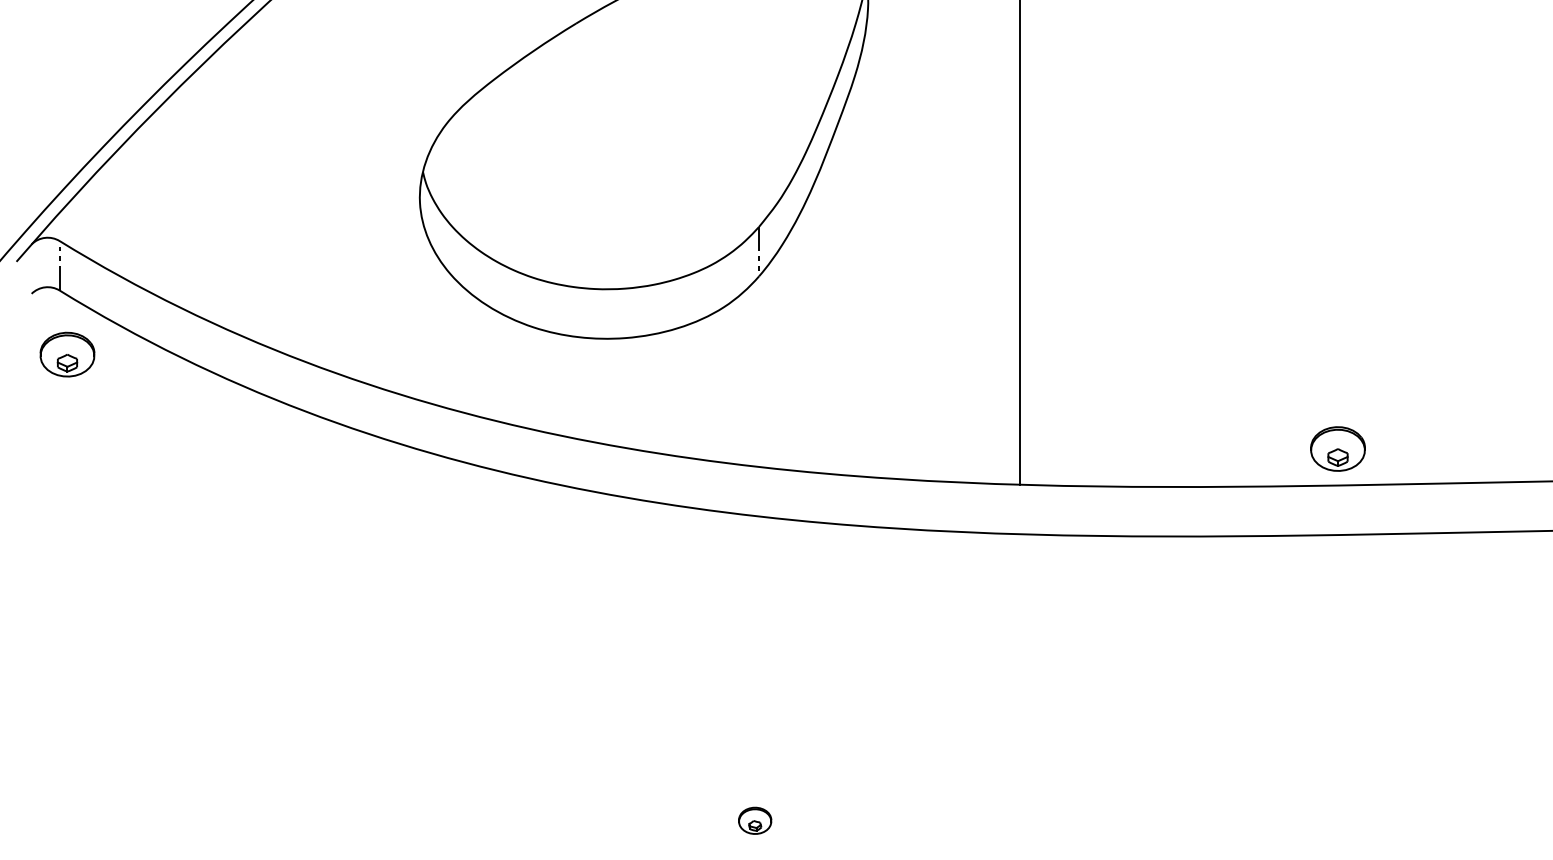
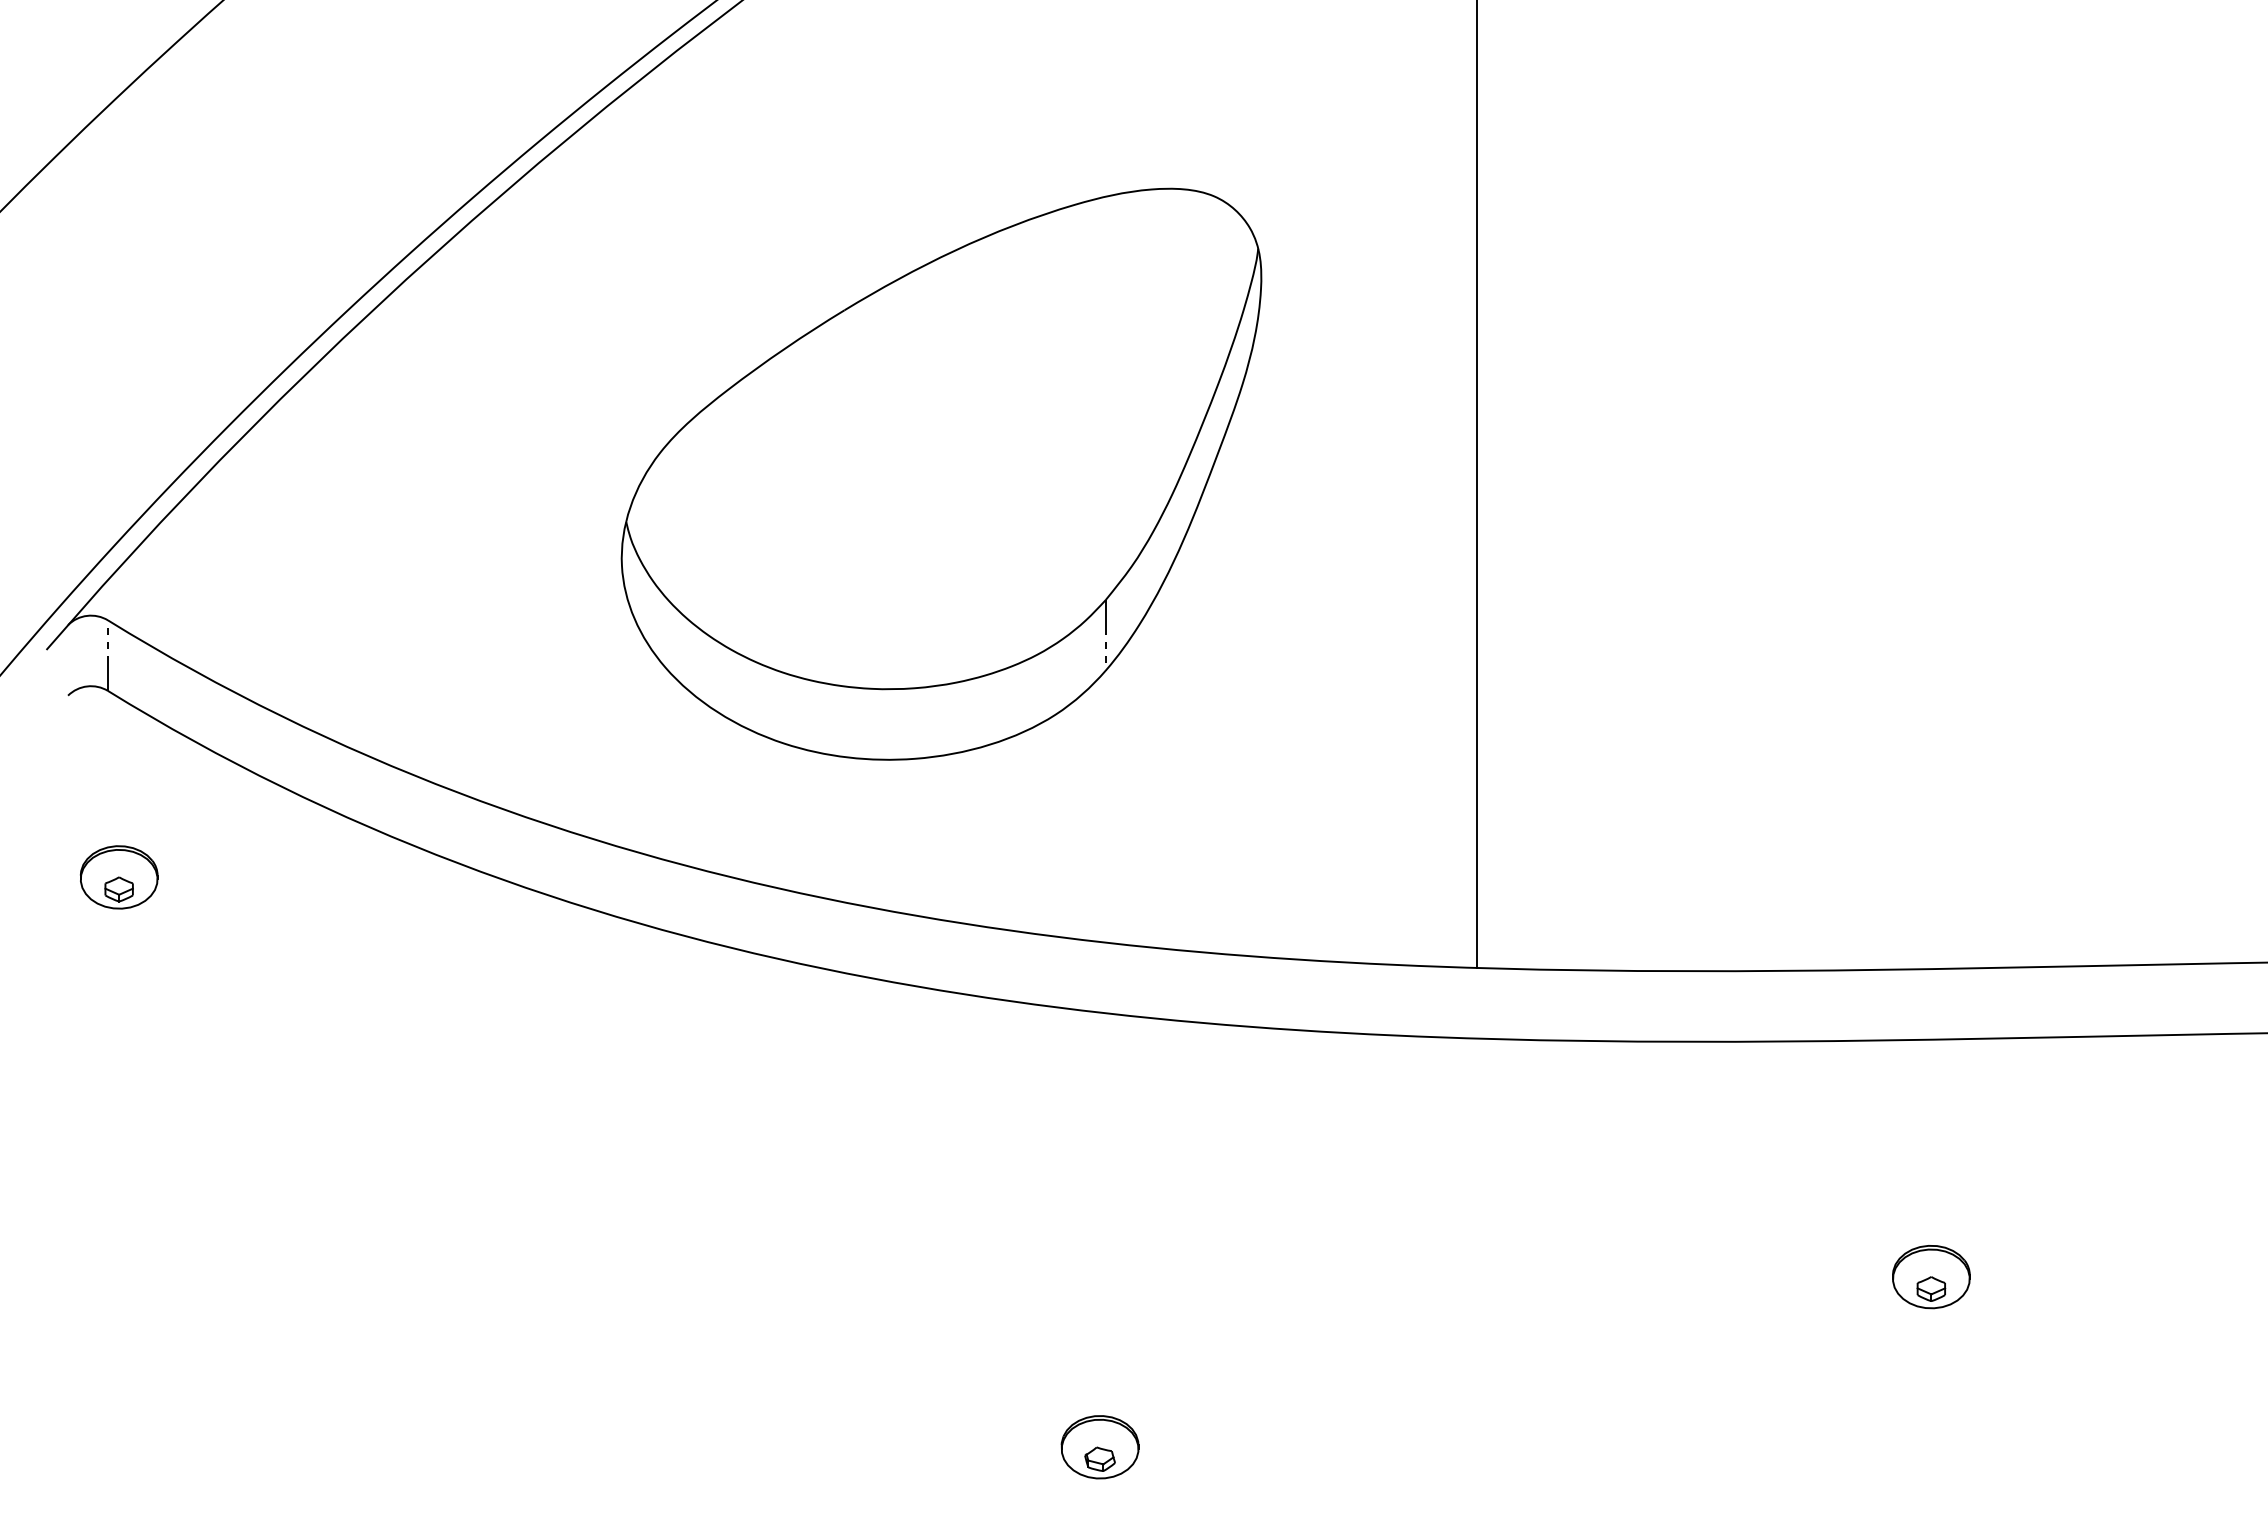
part: (67, 354) -> (119, 877), moved
part: (1338, 449) -> (1931, 1277), moved
part: (754, 820) -> (1099, 1447), size x1.67

